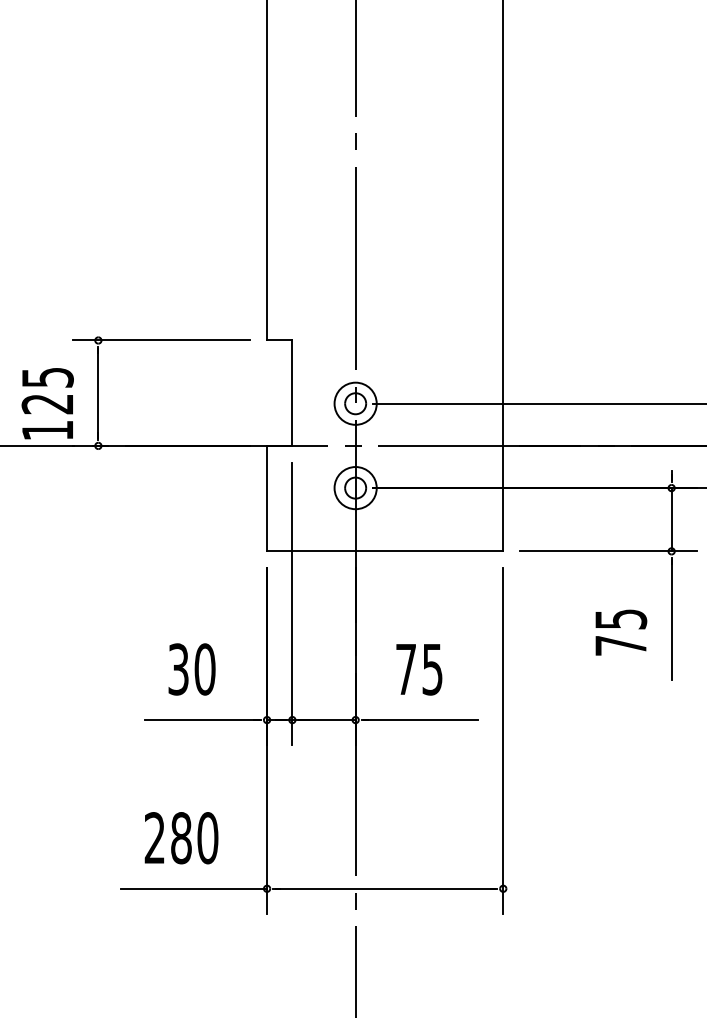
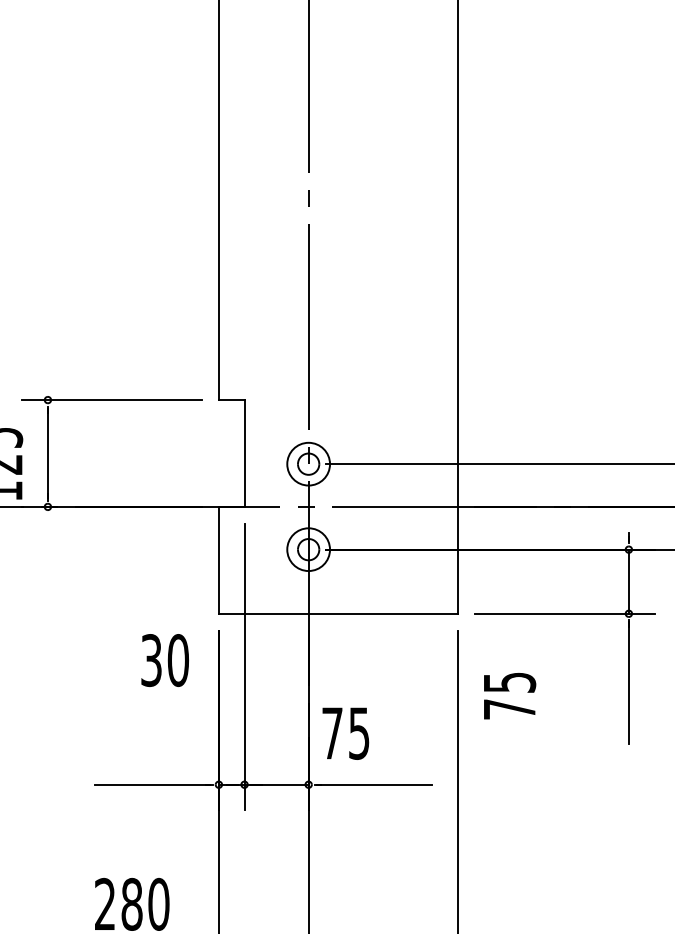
text: (621, 632) -> (510, 695), moved
text: (191, 669) -> (164, 660), moved
text: (419, 669) -> (345, 733), moved

